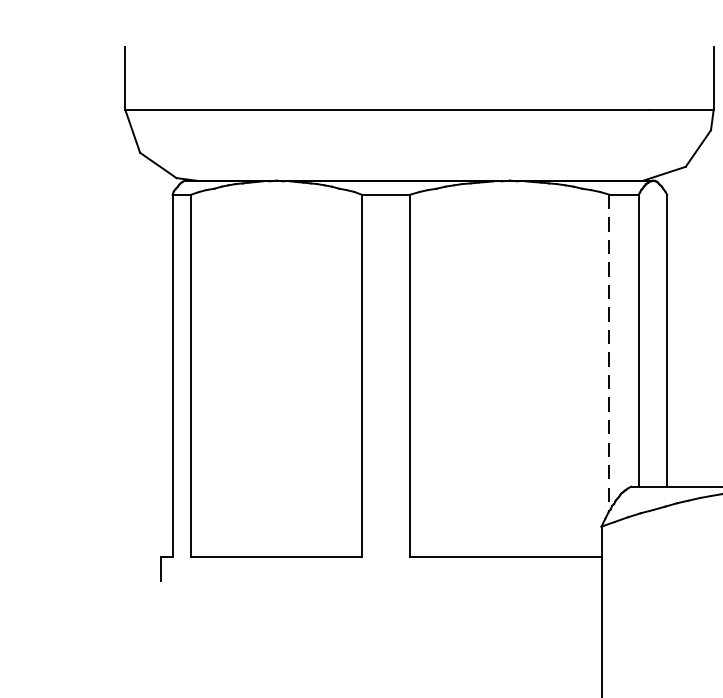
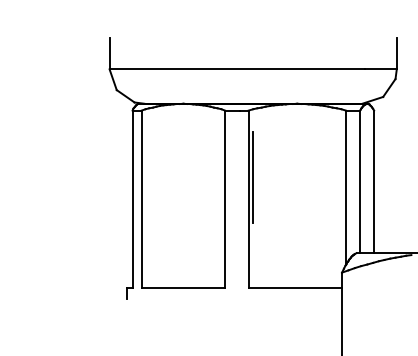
line: (420, 331) -> (253, 177), added
line: (608, 354) -> (345, 188), dashed -> solid

